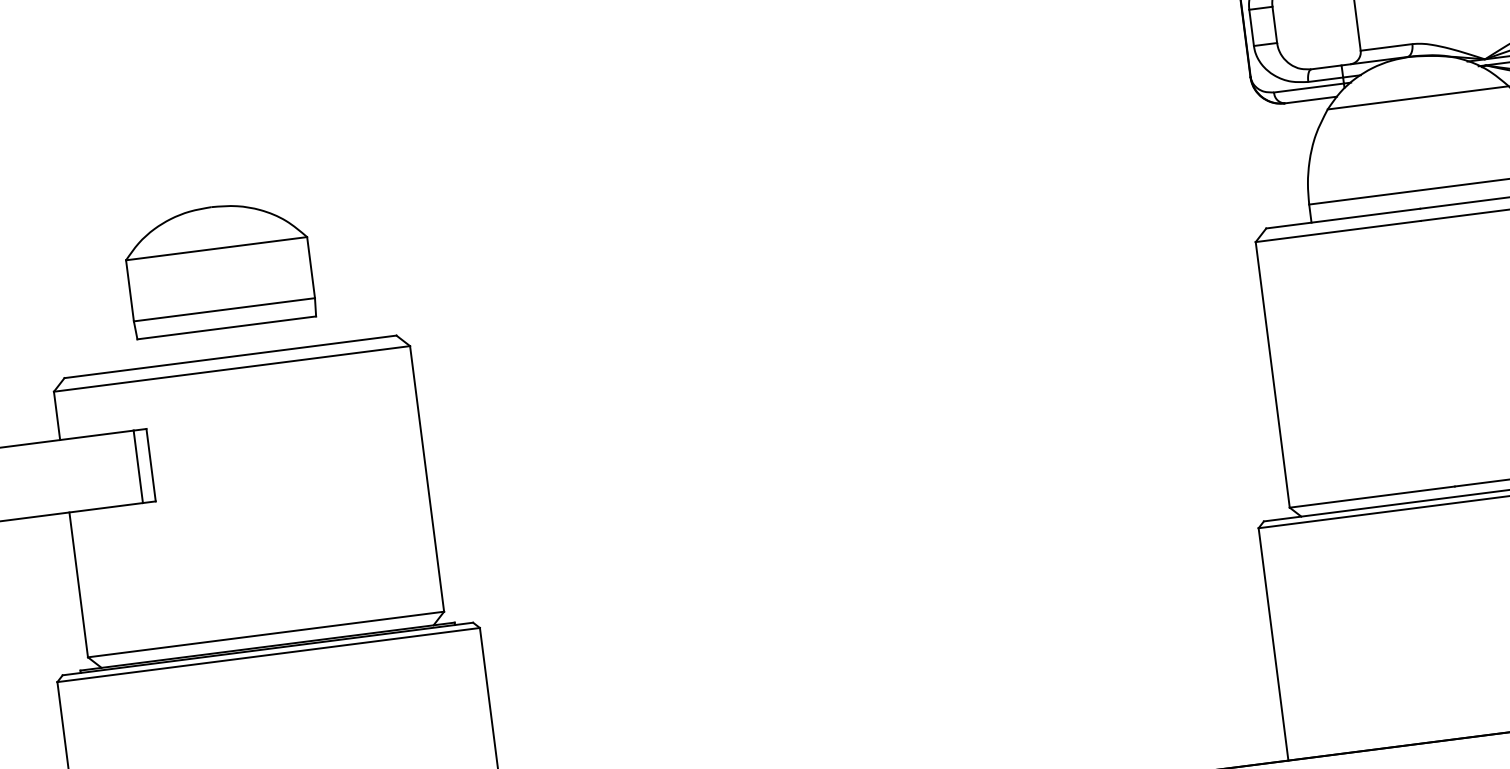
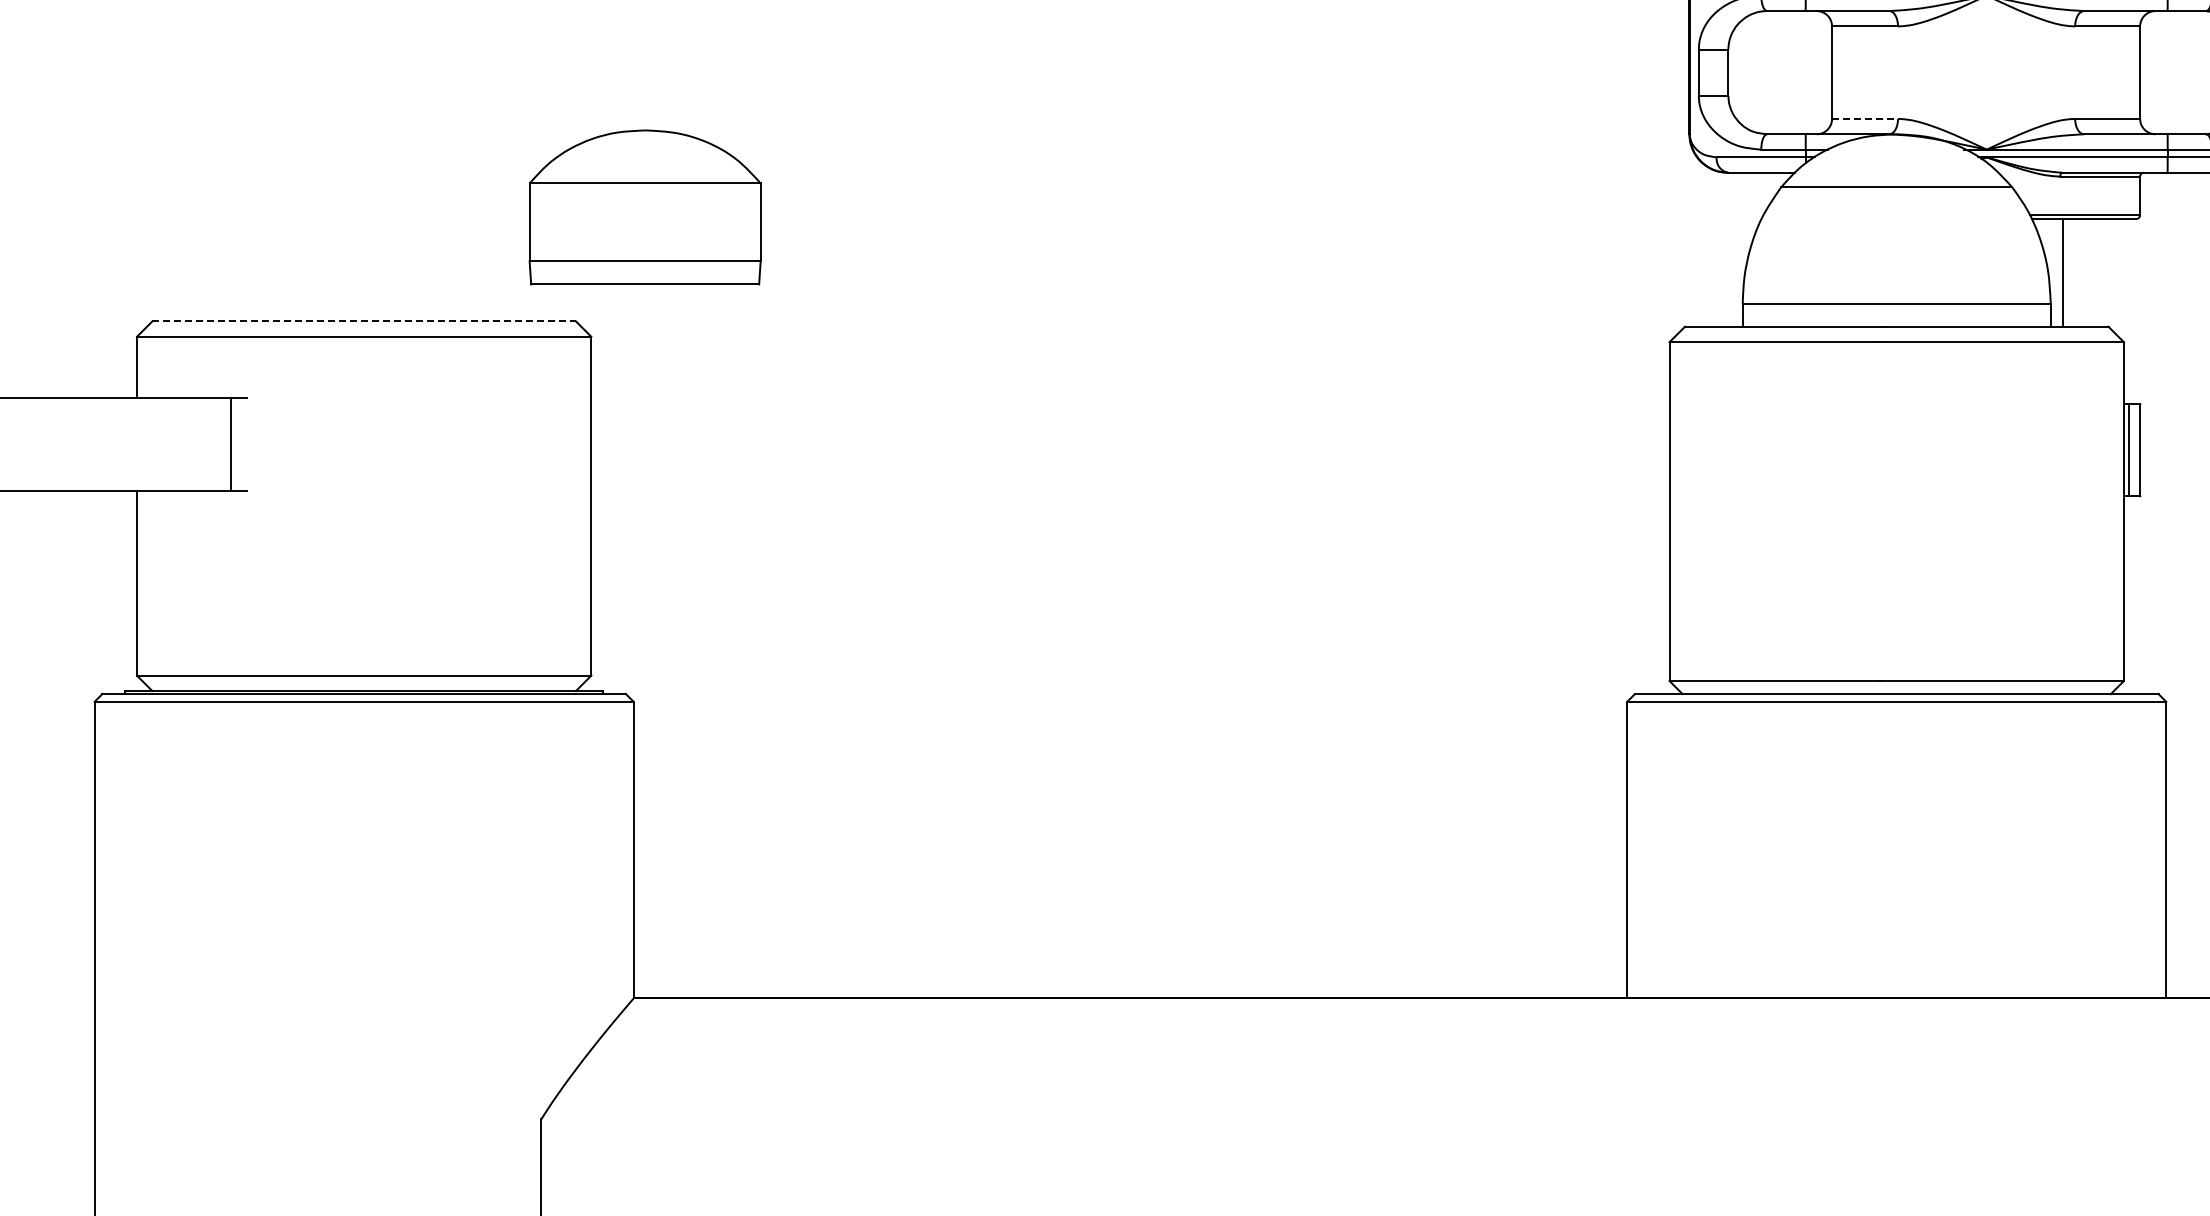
line: (1386, 47) -> (1865, 118), solid -> dashed
part: (218, 267) -> (644, 207), moved
line: (230, 356) -> (364, 321), solid -> dashed
line: (151, 465) -> (247, 444), removed

